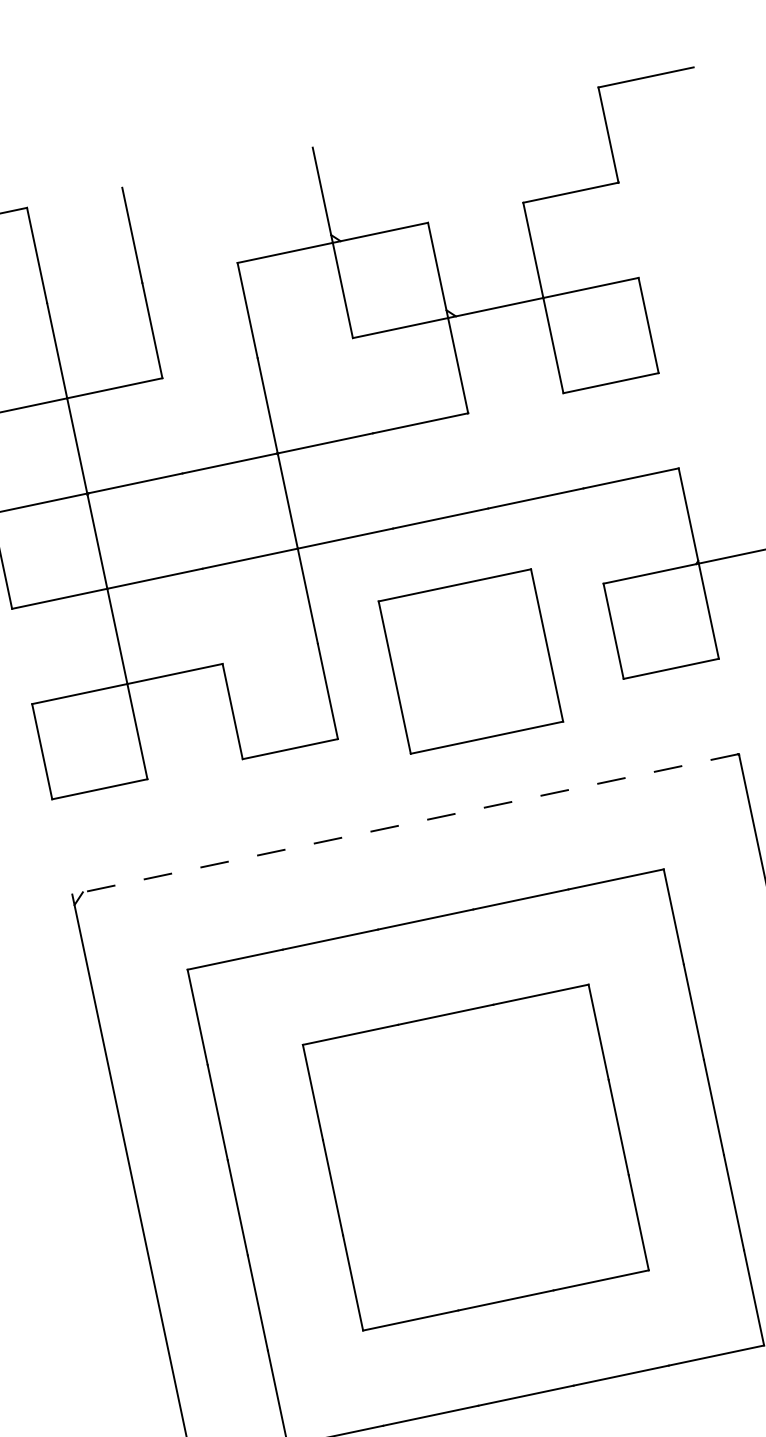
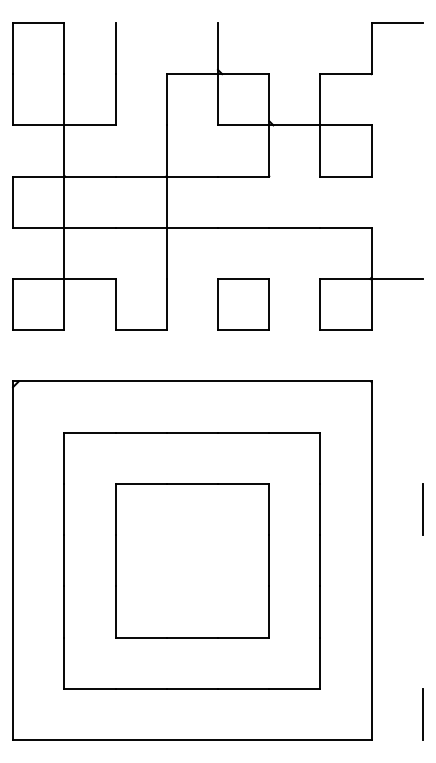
part: (470, 661) -> (243, 304), size x0.62
line: (403, 824) -> (191, 381), dashed -> solid

